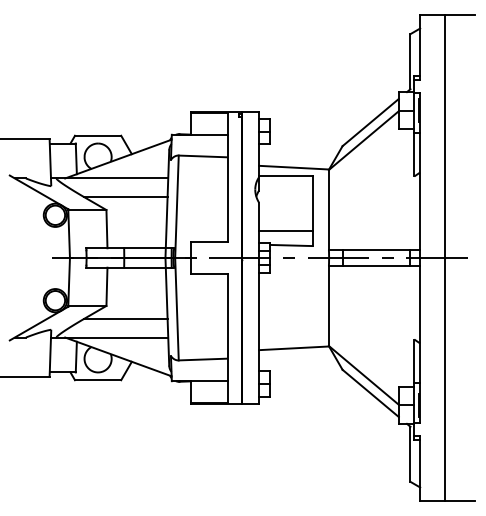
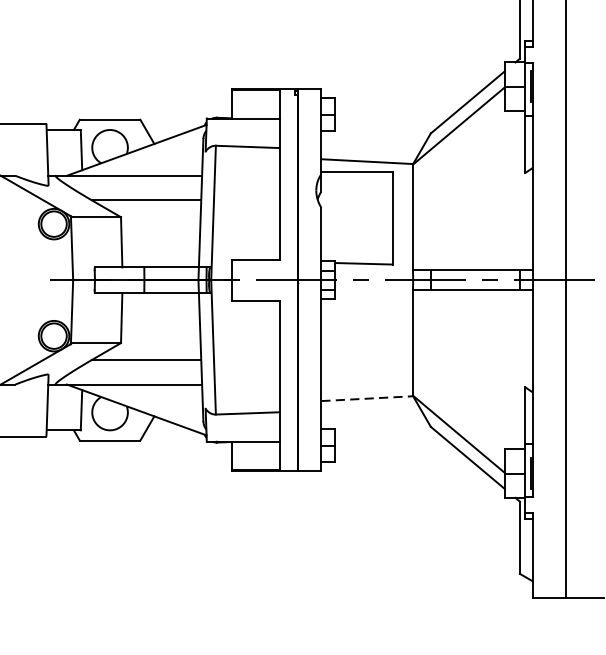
line: (286, 230) -> (357, 244), removed
line: (294, 348) -> (367, 398), solid -> dashed

